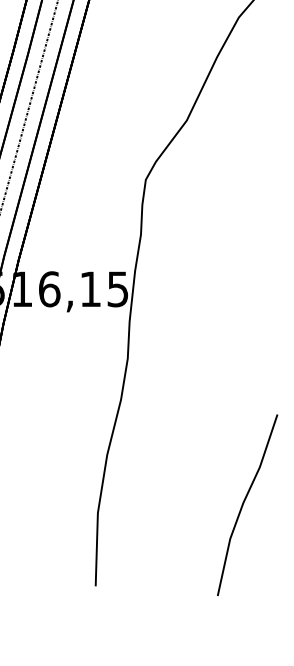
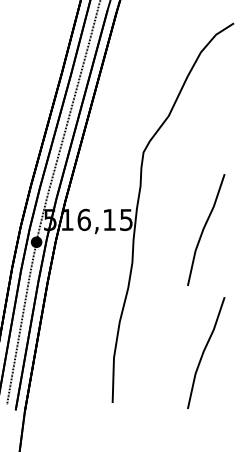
part: (247, 304) -> (206, 229), added

